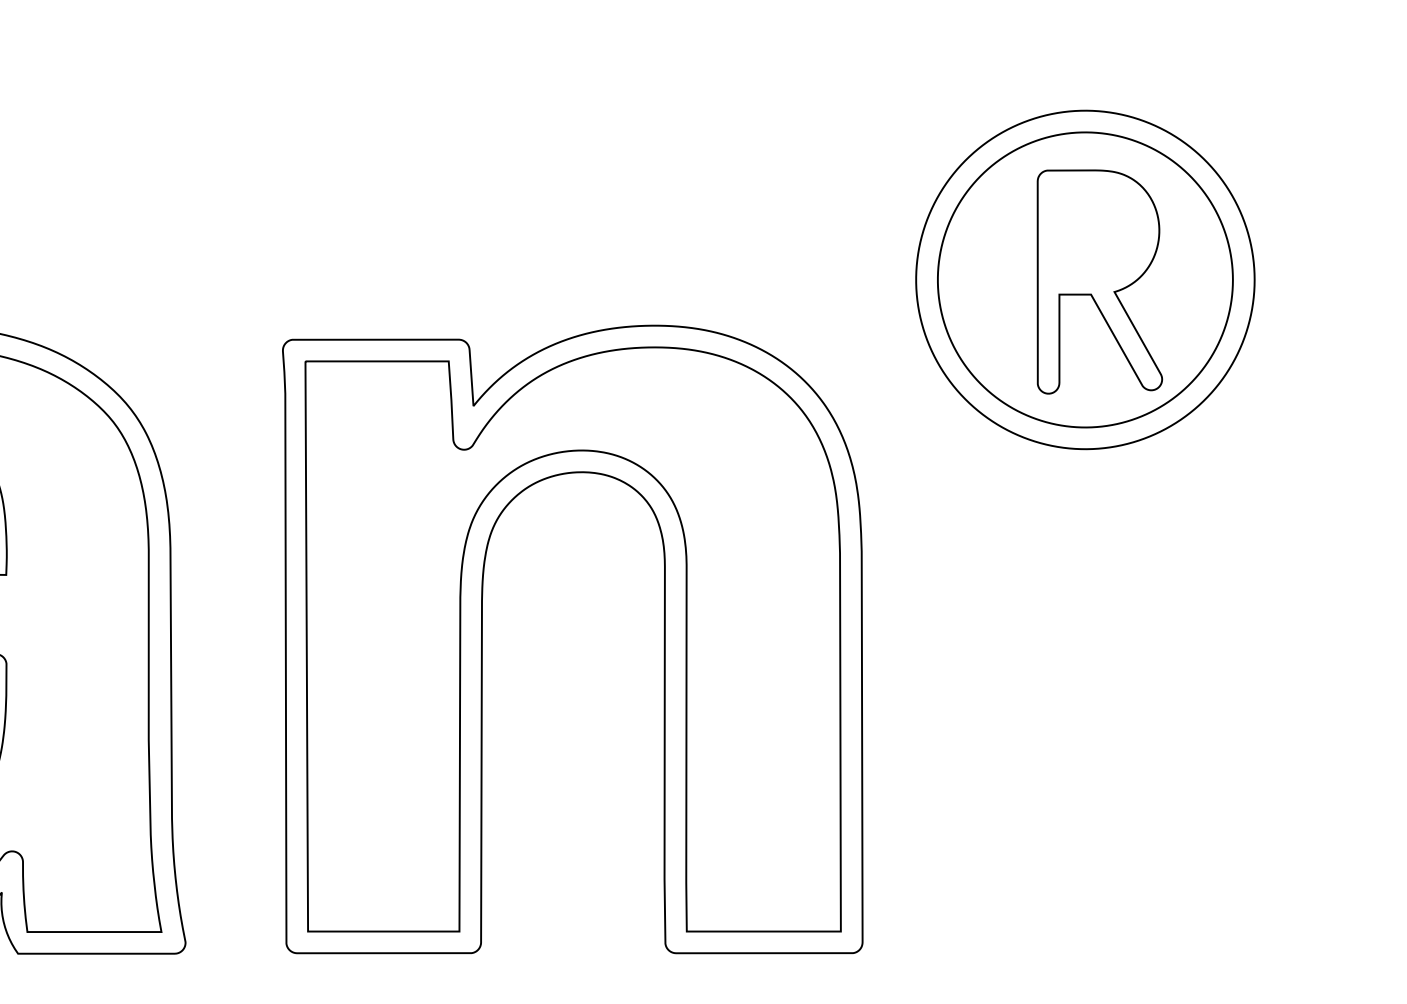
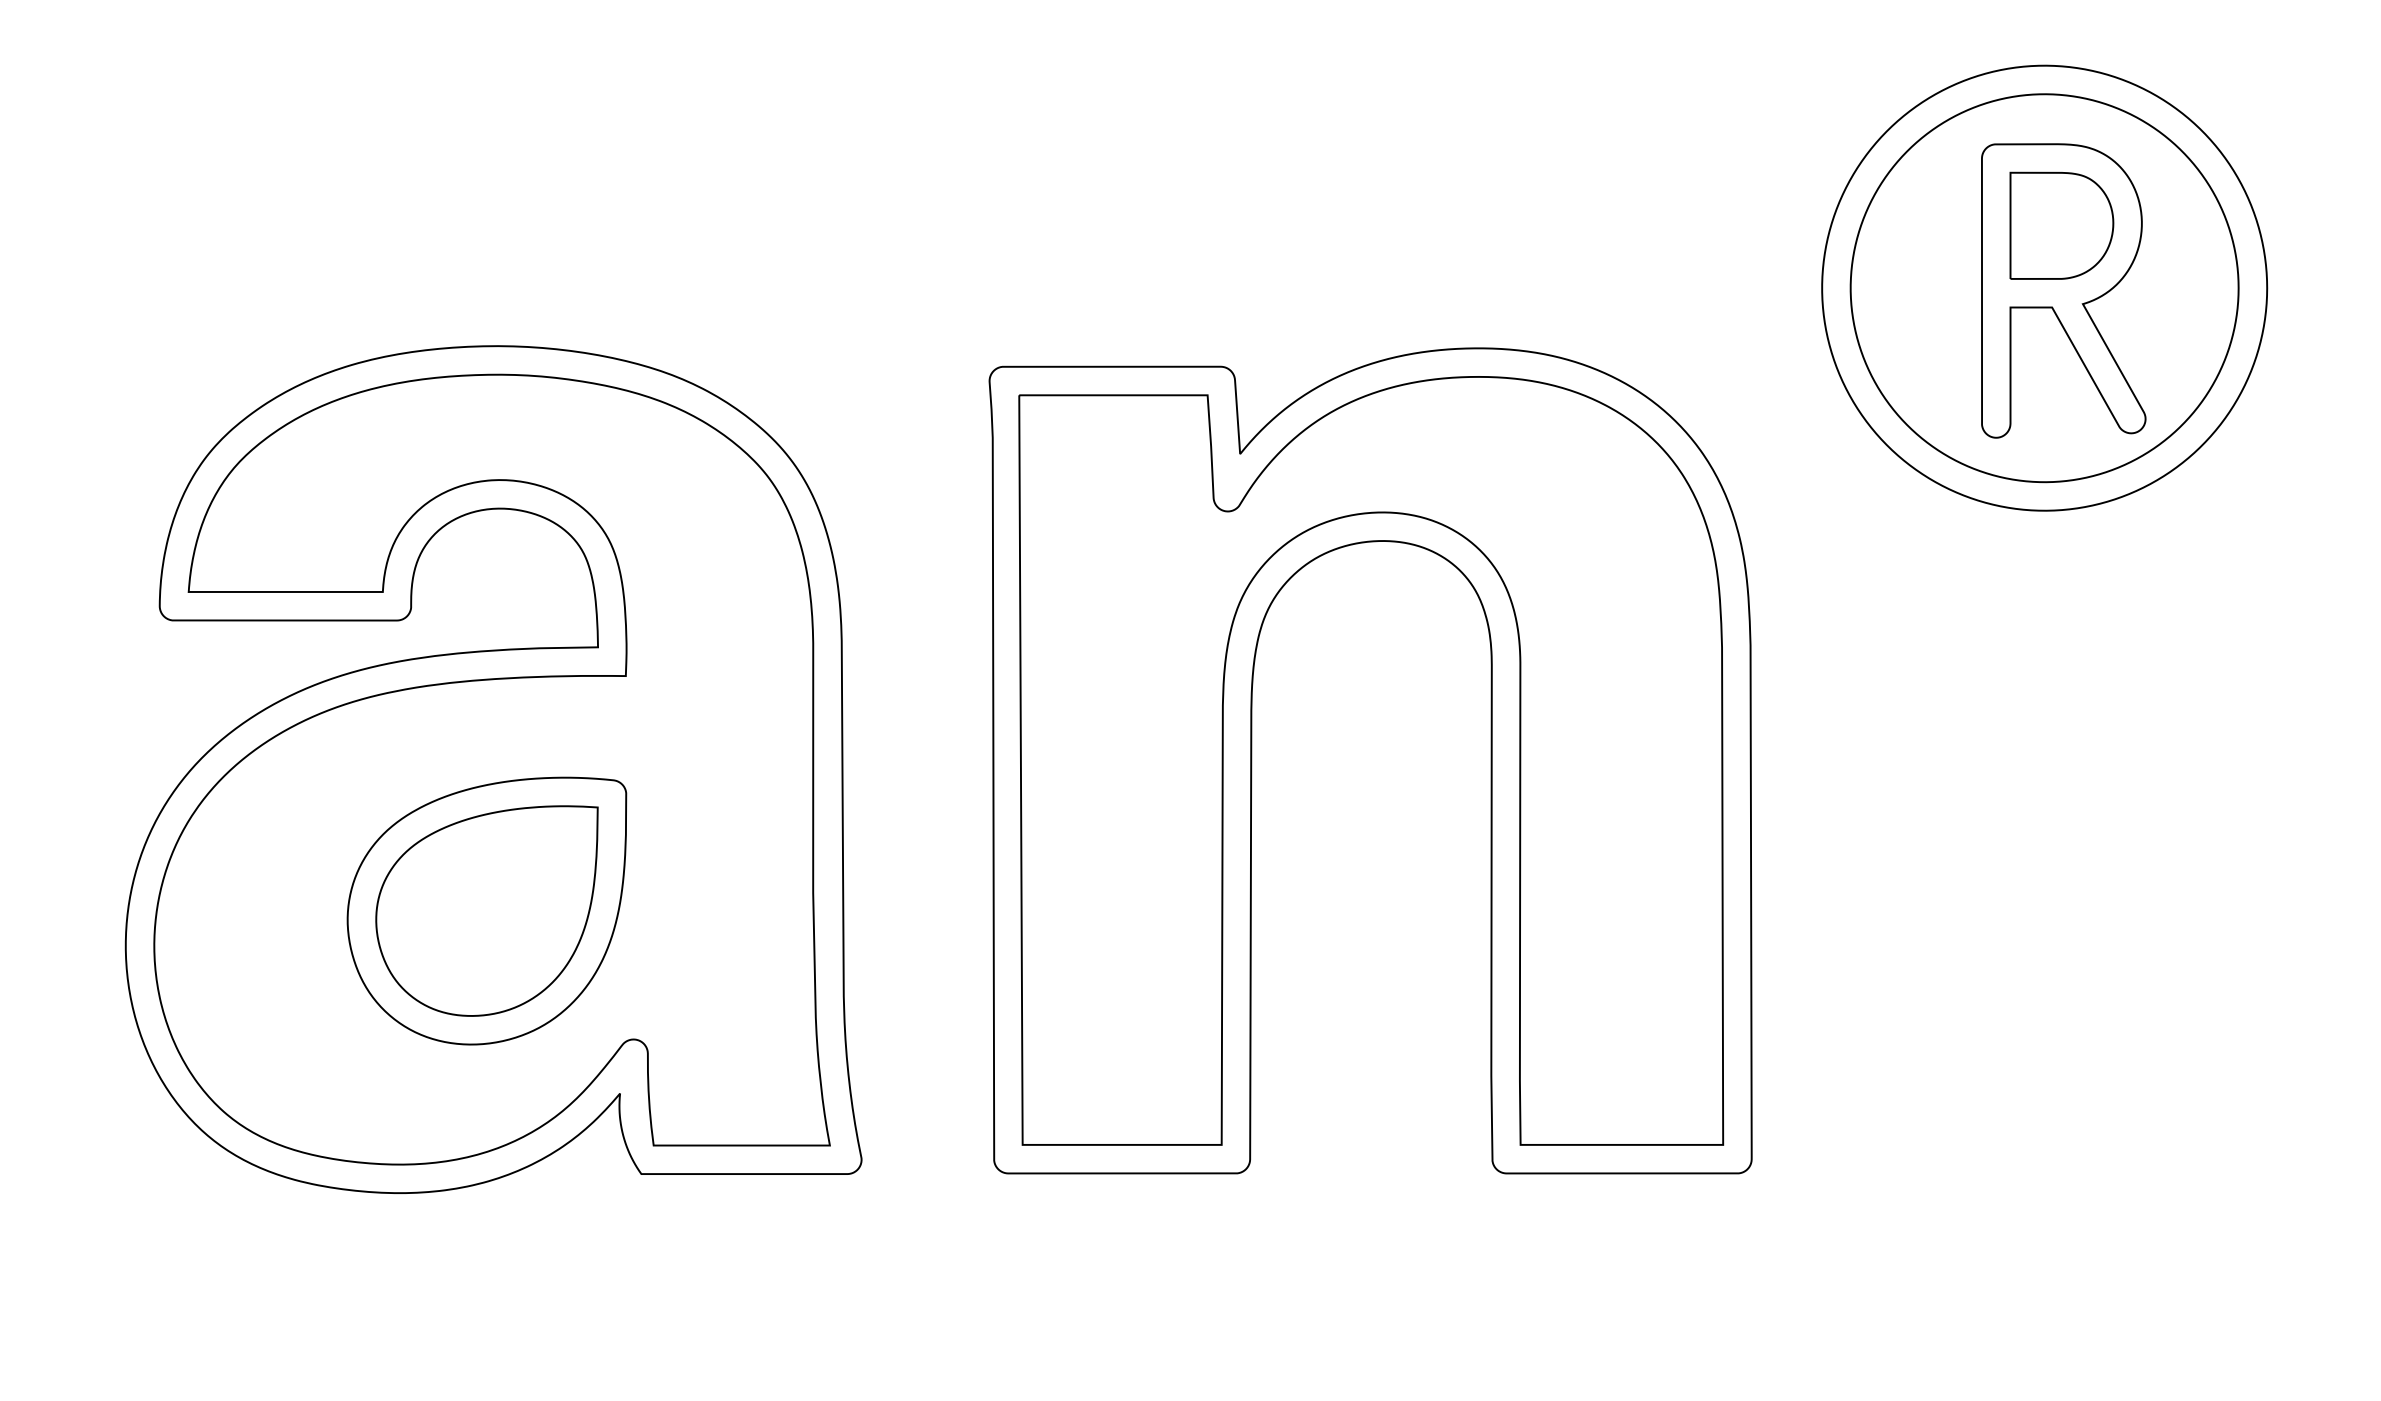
part: (1098, 232) -> (2061, 225), added

